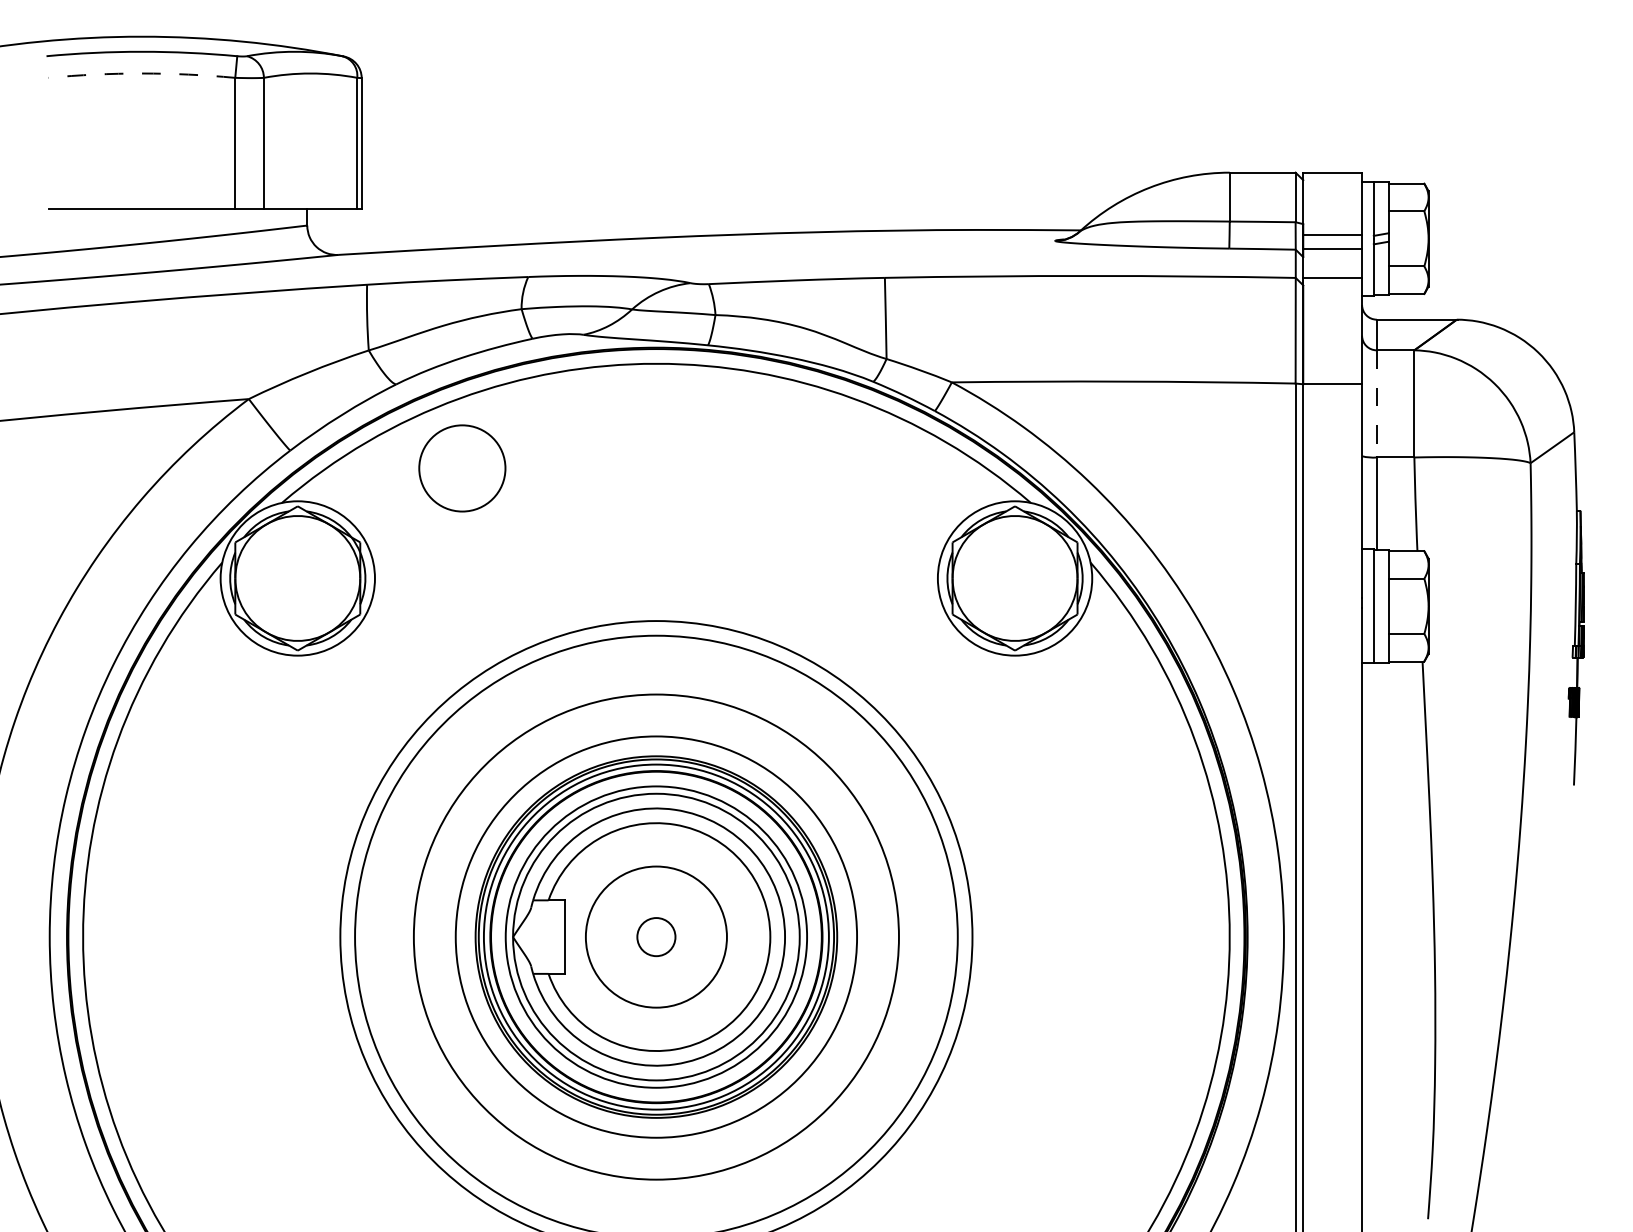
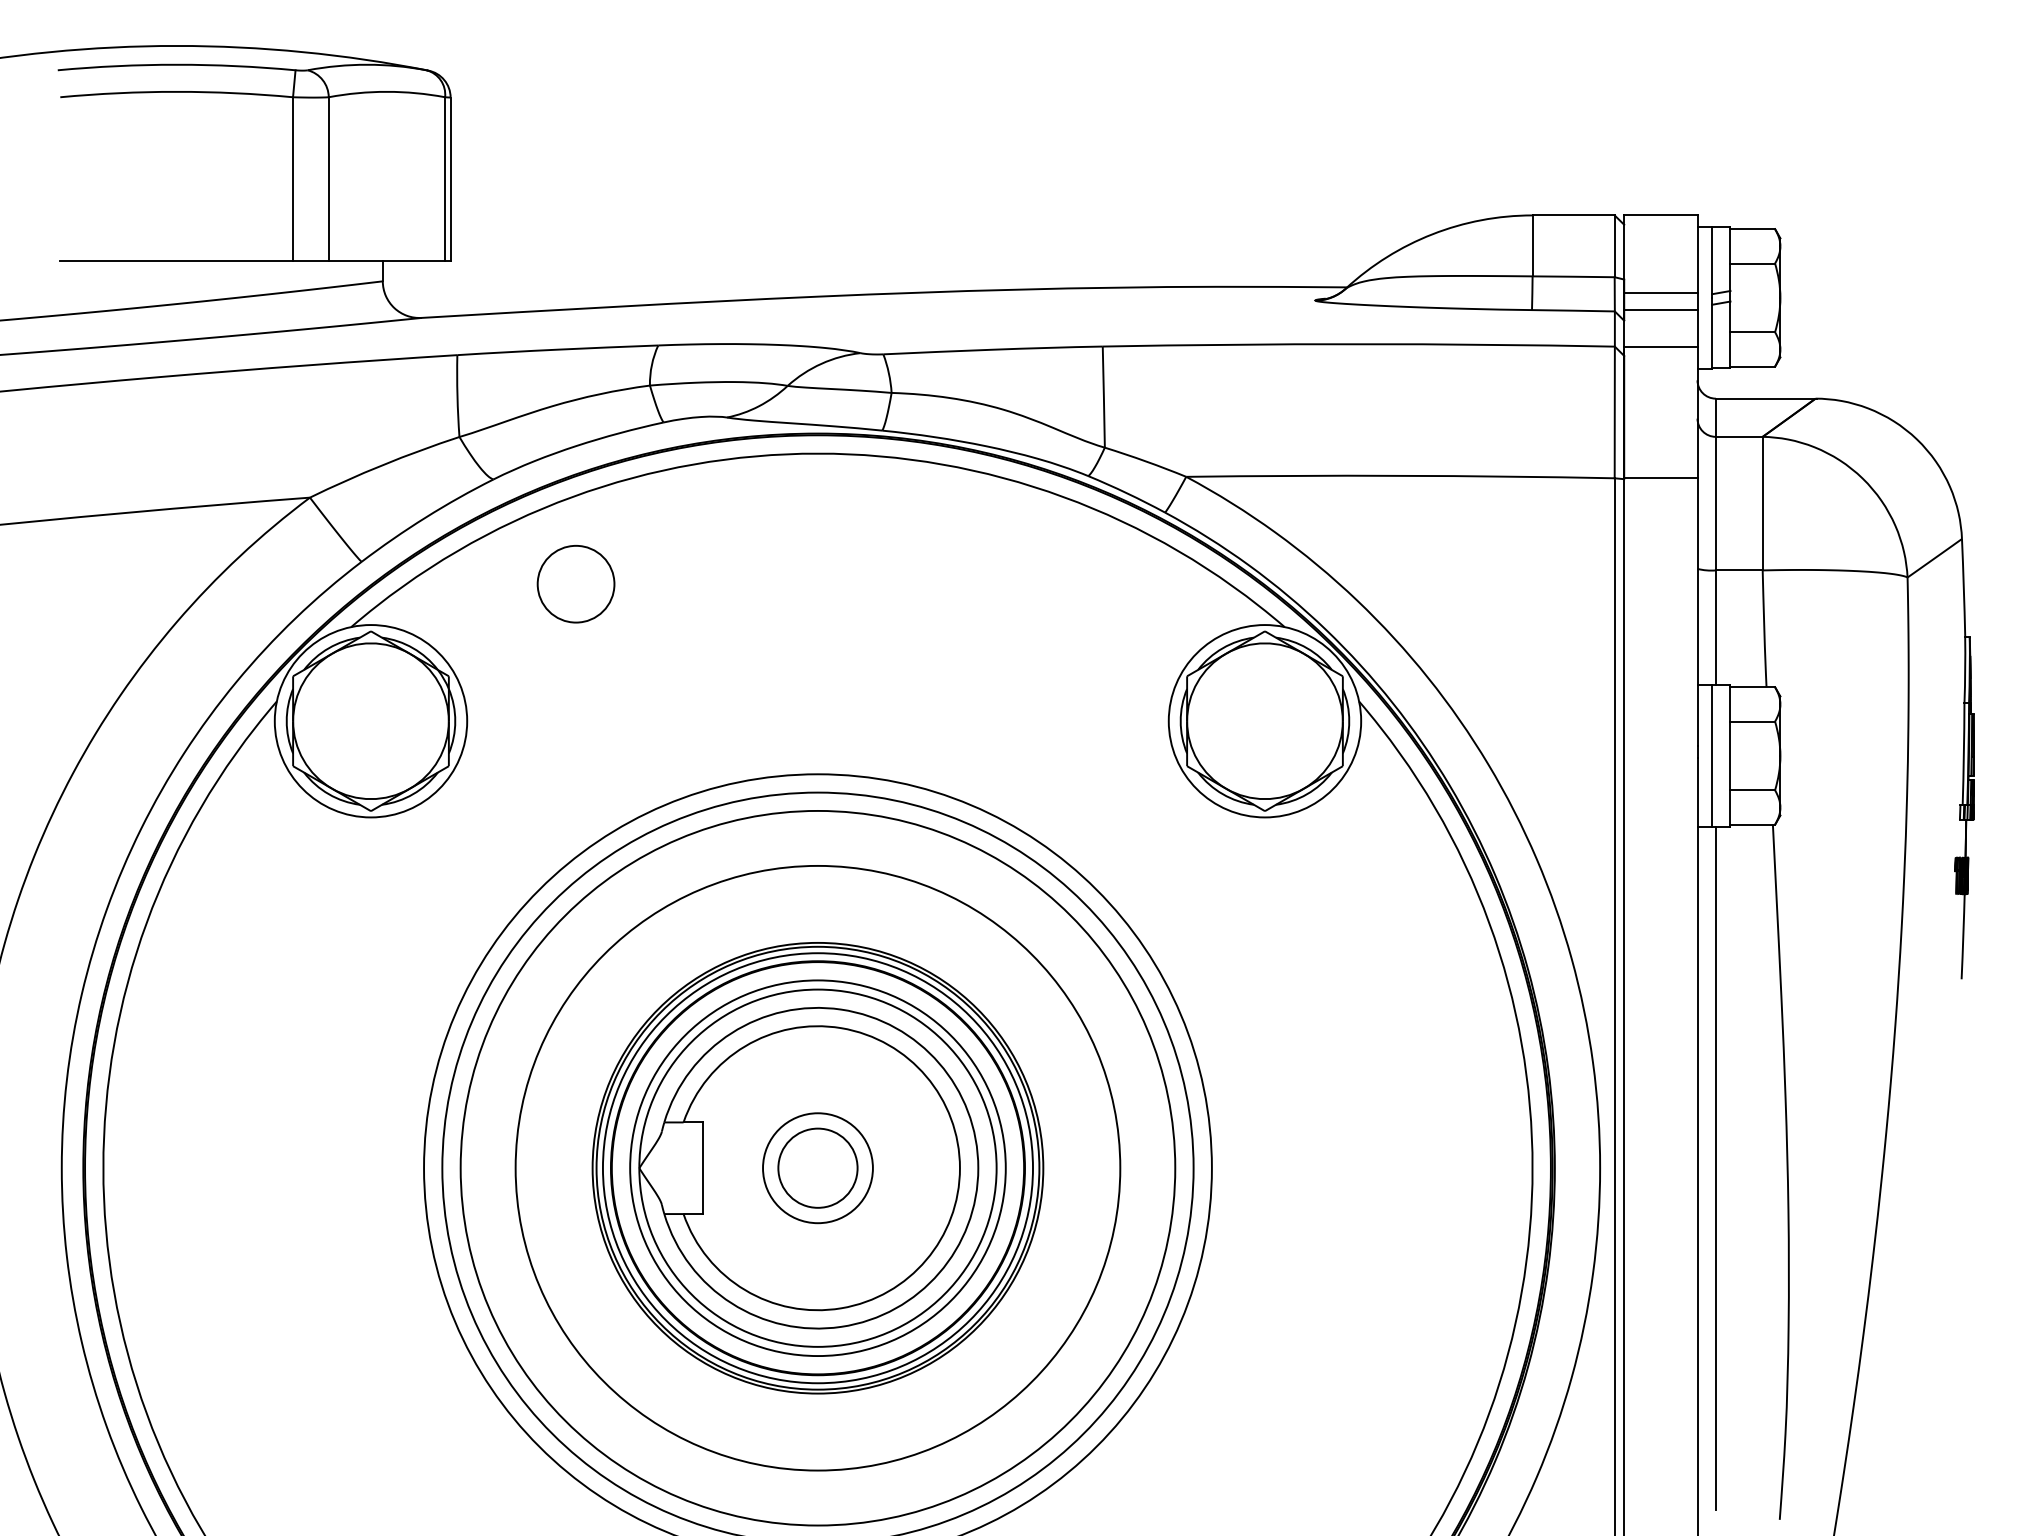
arc: (141, 73) -> (176, 91), dashed -> solid
line: (1376, 403) -> (1715, 503), dashed -> solid
circle: (461, 468) -> (575, 584), size x0.71
circle: (656, 936) -> (817, 1167), size x1.43
circle: (656, 936) -> (817, 1167), size x1.67
line: (1376, 936) -> (1715, 1167), added
circle: (656, 937) -> (817, 1168), size x0.62

